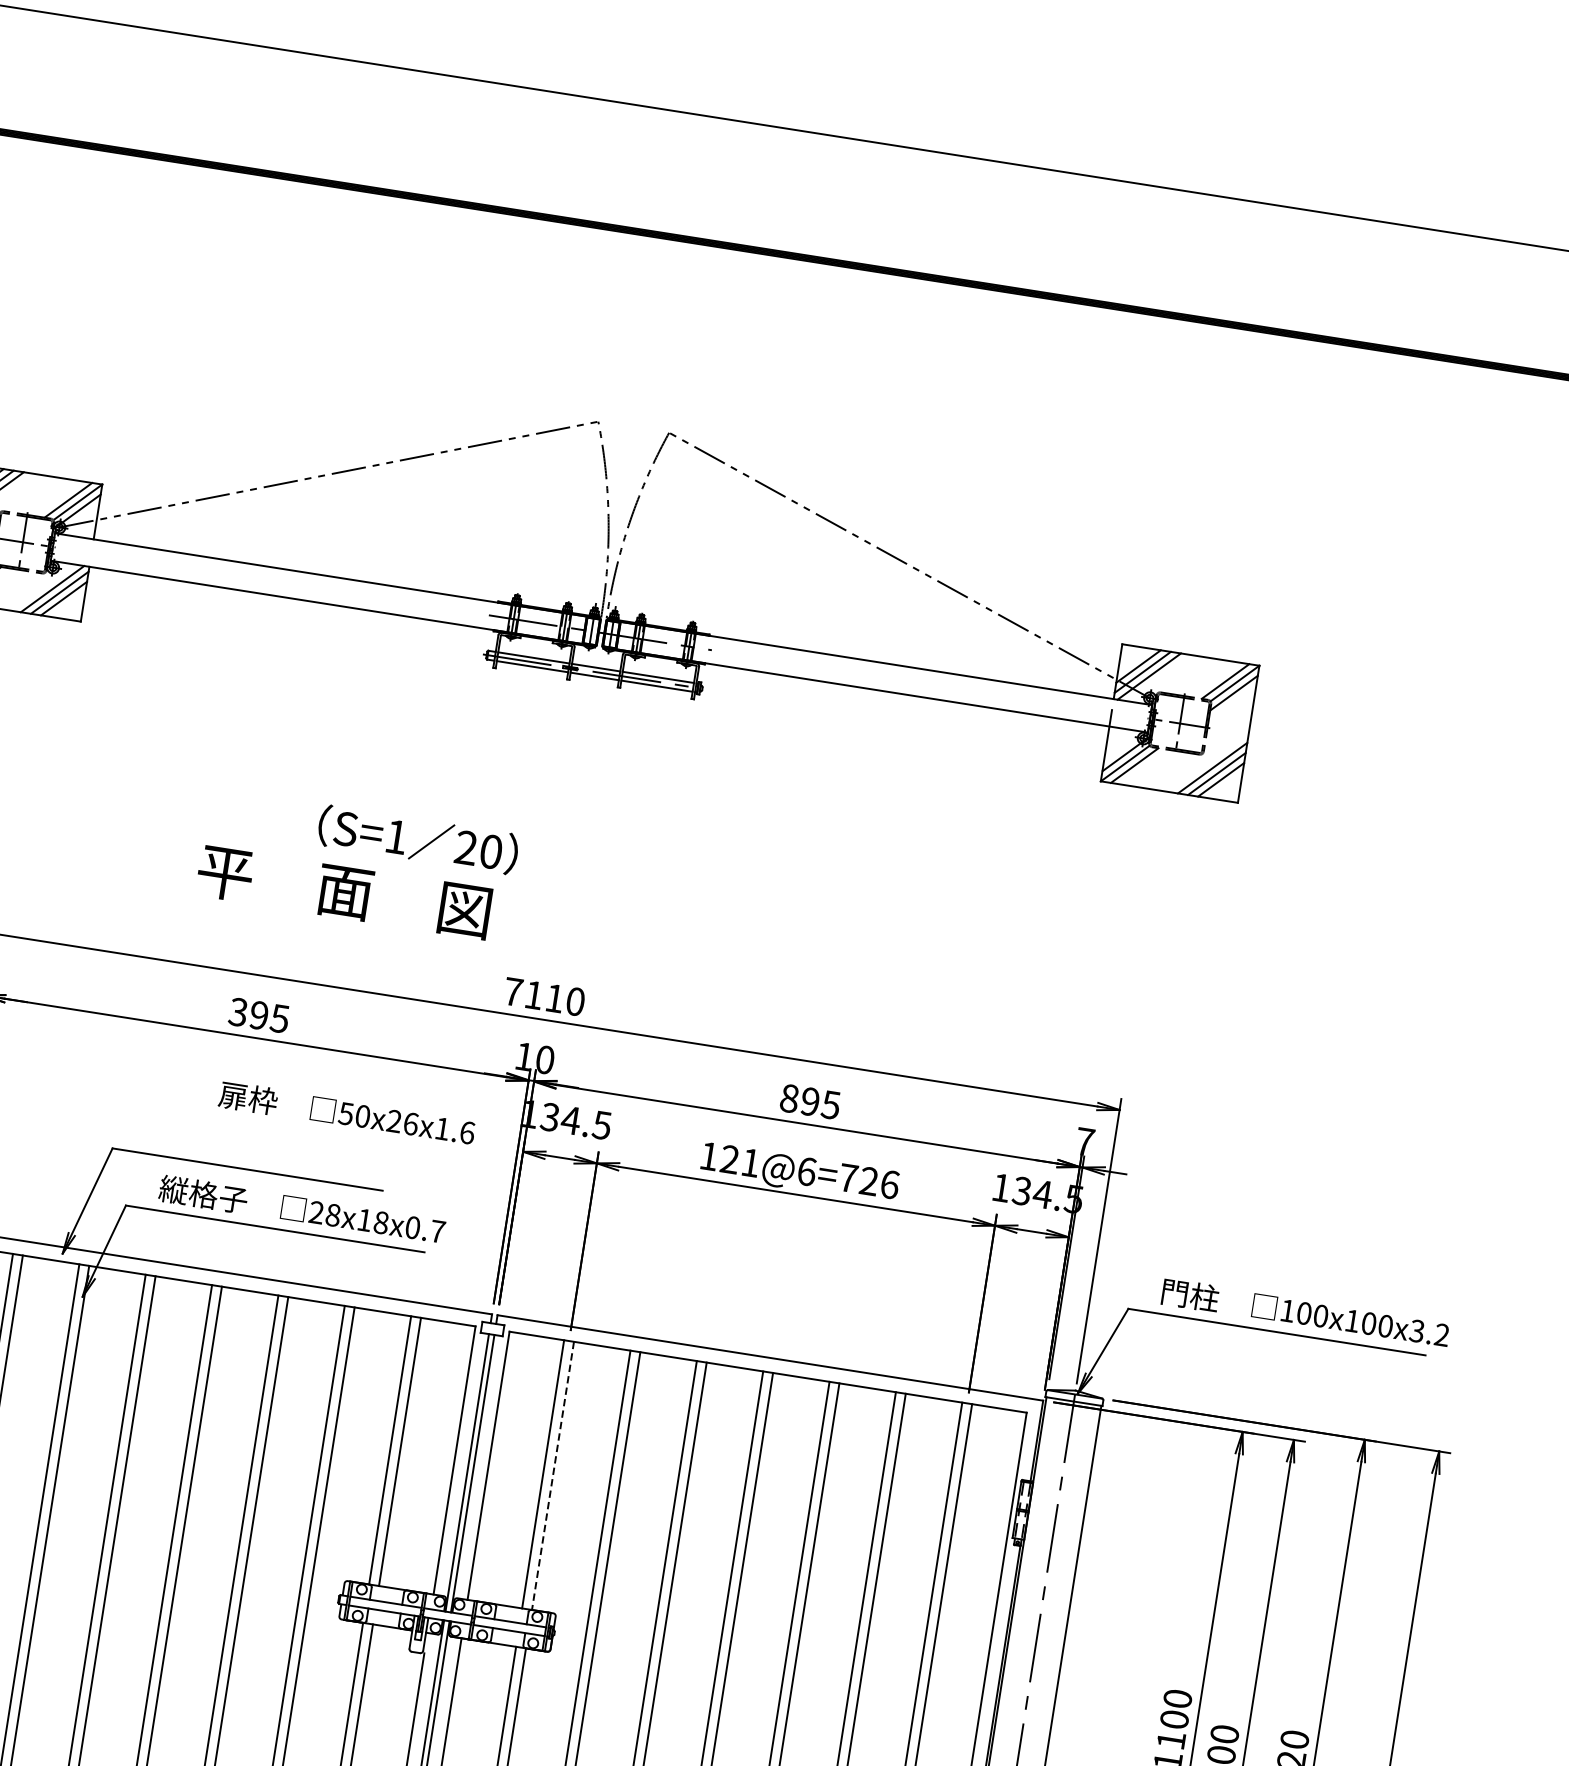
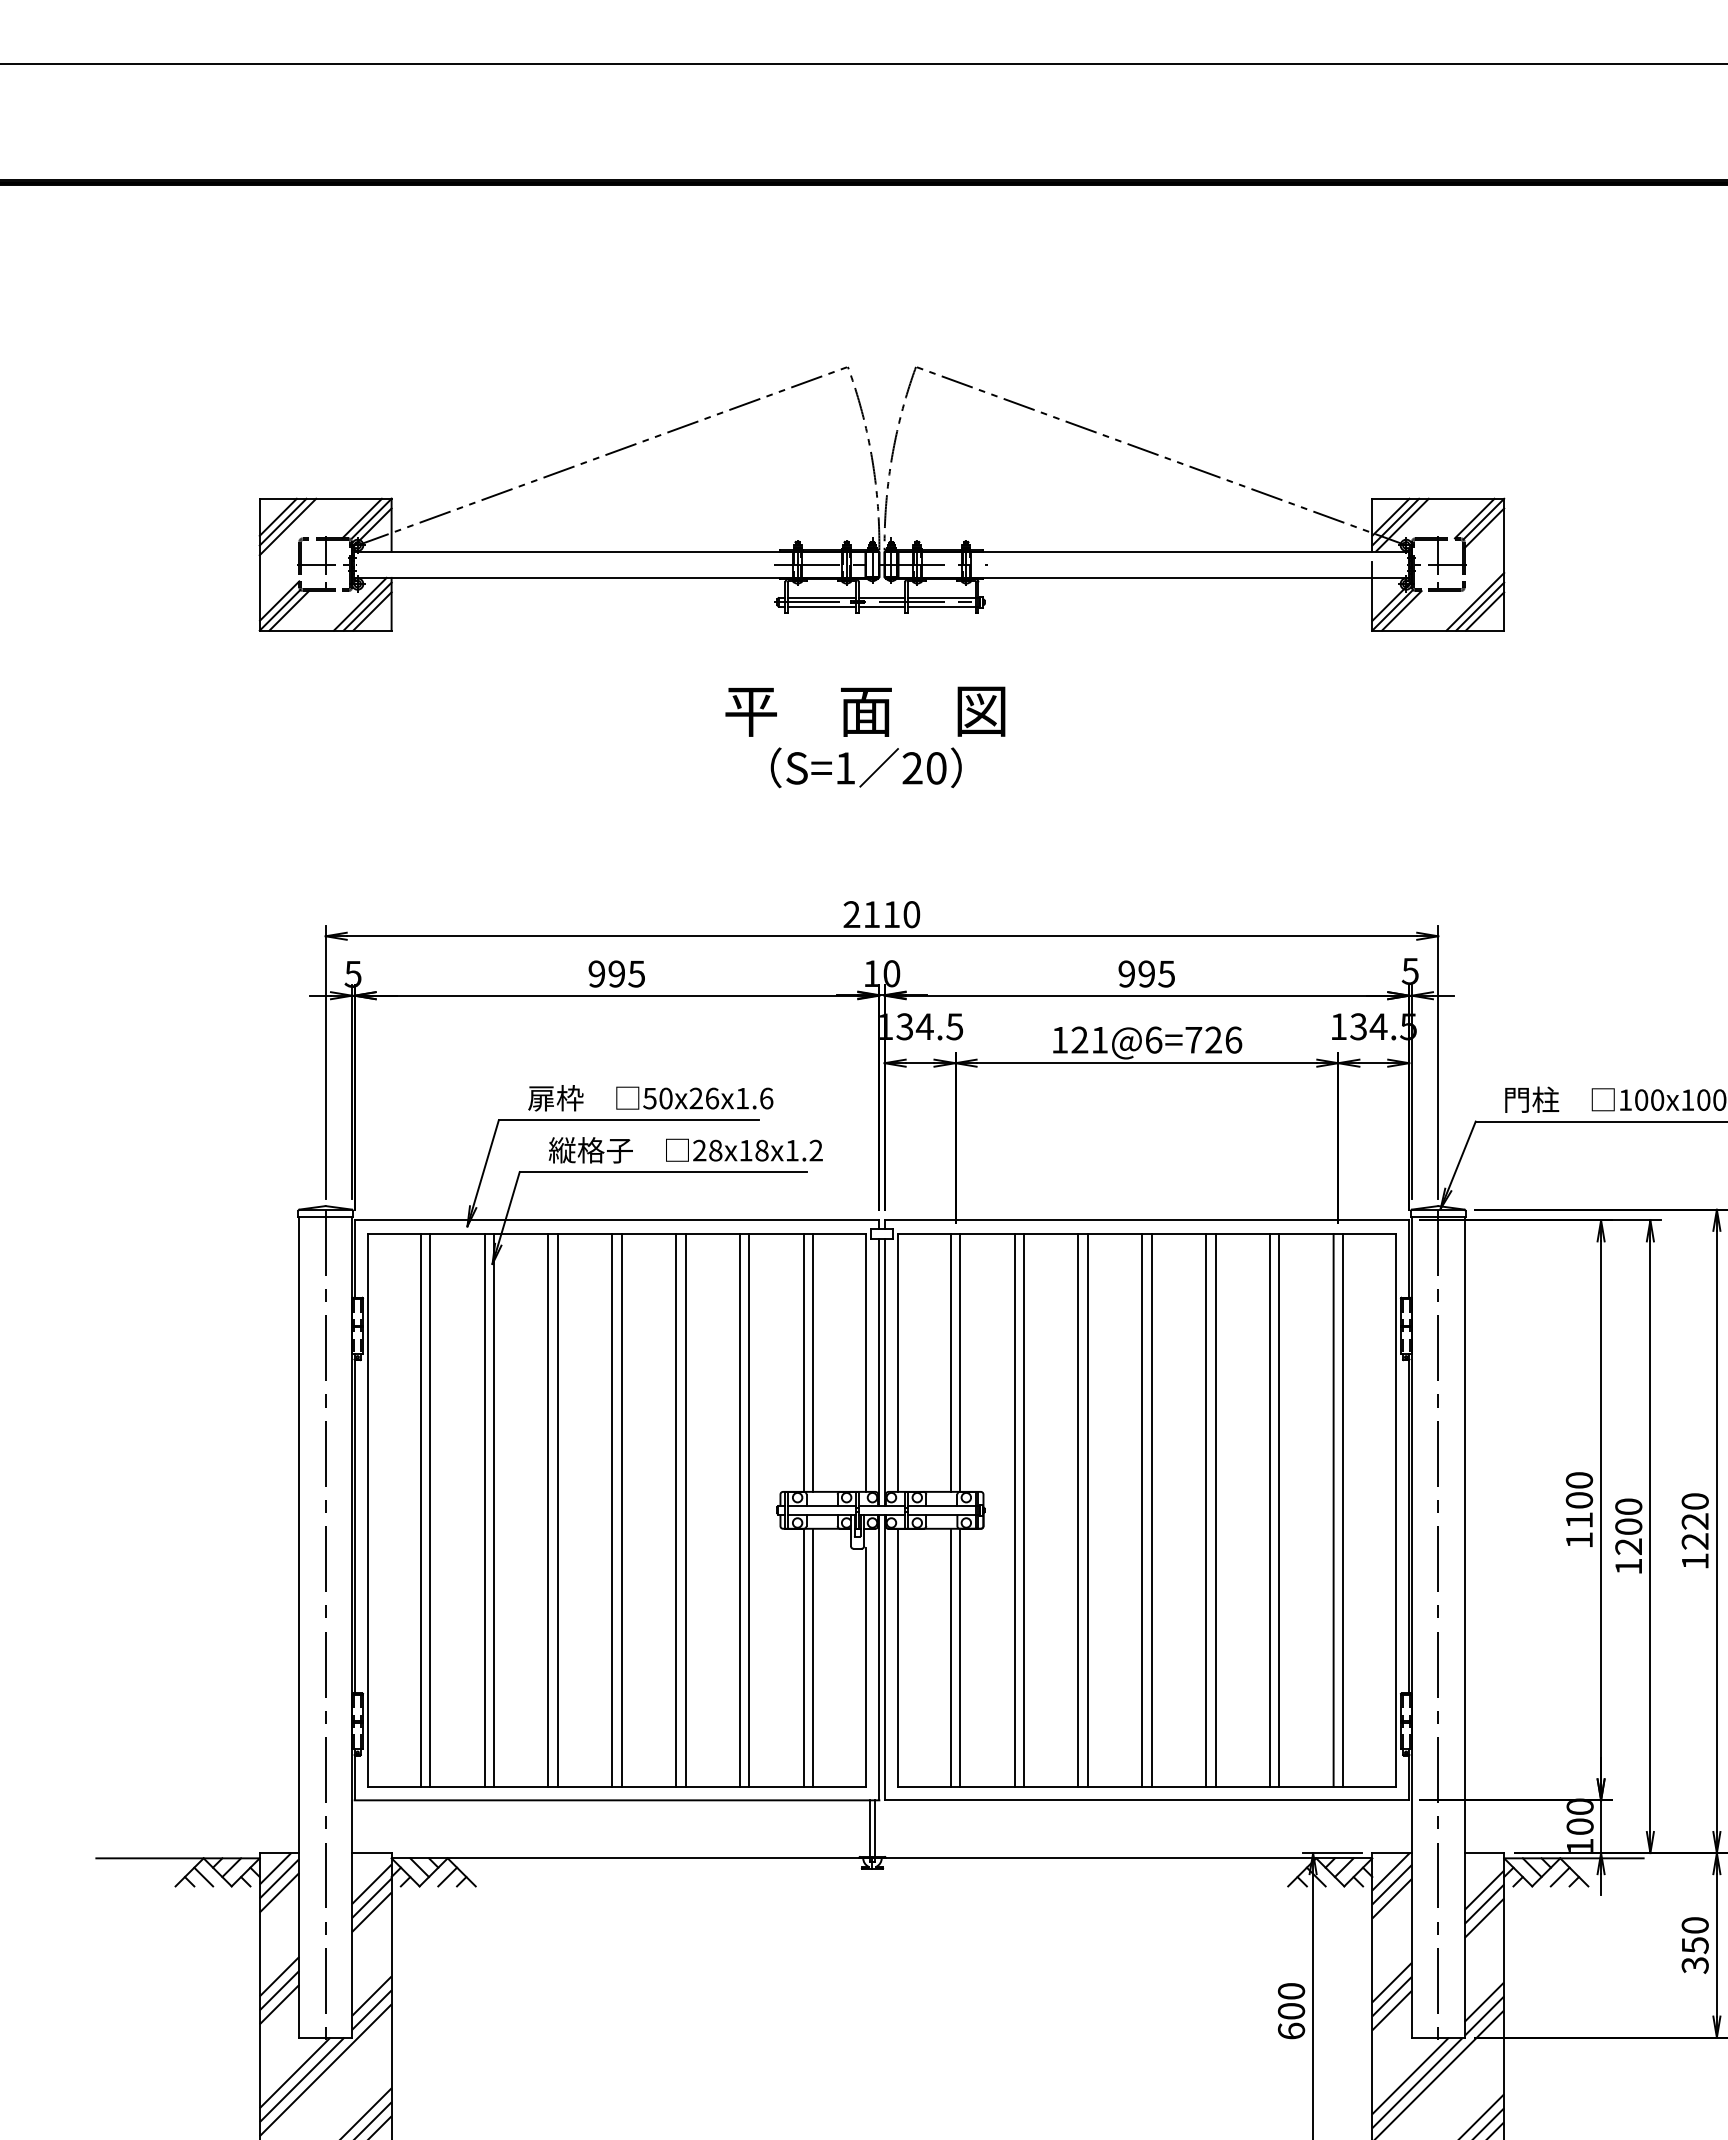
text: (417, 839) -> (865, 767), moved
text: (344, 891) -> (865, 711), moved
text: (512, 991) -> (851, 914), 7110 -> 2110
text: (238, 1011) -> (596, 973), 395 -> 995
text: (789, 1097) -> (1126, 973), 895 -> 995
text: (346, 1113) -> (650, 1098), moved
text: (1083, 1141) -> (1409, 971), 7 -> 5
text: (424, 1229) -> (803, 1150), 28x18x0.7 -> 28x18x1.2
line: (553, 1475) -> (960, 1362), dashed -> solid

